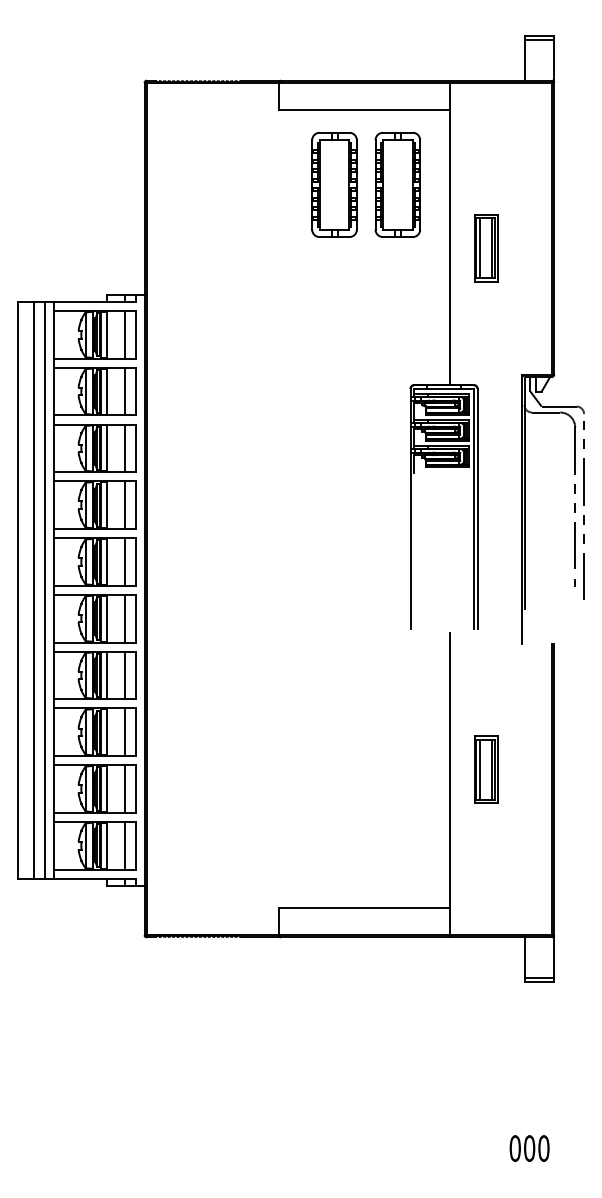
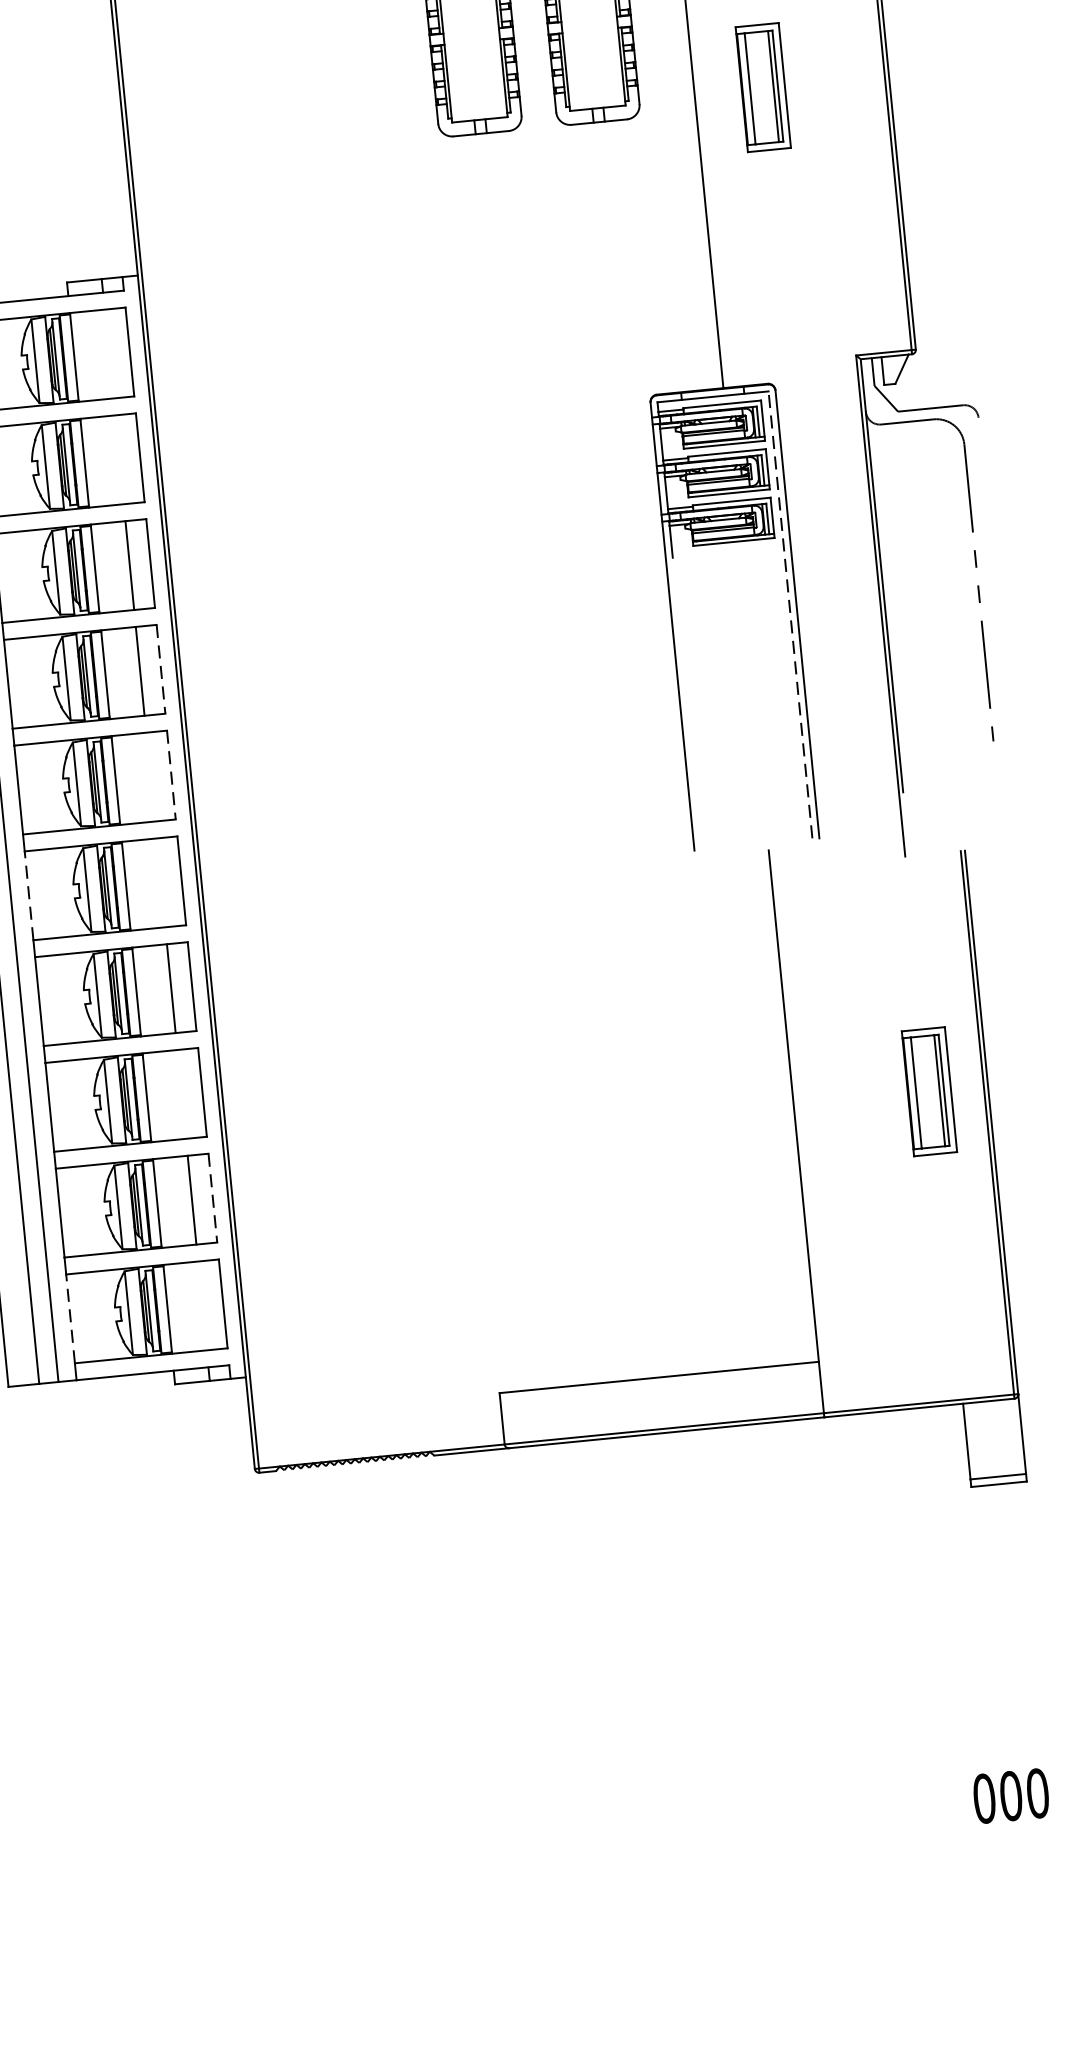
part: (486, 248) -> (762, 88), moved
line: (125, 334) -> (109, 353), removed
line: (125, 391) -> (120, 459), removed
line: (136, 505) -> (161, 669), solid -> dashed
line: (583, 505) -> (994, 588), removed
line: (473, 509) -> (789, 615), solid -> dashed
line: (125, 561) -> (151, 776), removed
line: (136, 561) -> (171, 774), solid -> dashed
line: (54, 618) -> (29, 895), solid -> dashed
line: (125, 618) -> (161, 882), removed
line: (125, 732) -> (182, 1094), removed
part: (486, 769) -> (928, 1091), moved
line: (136, 789) -> (213, 1199), solid -> dashed
line: (54, 845) -> (70, 1318), solid -> dashed
line: (125, 845) -> (202, 1305), removed

